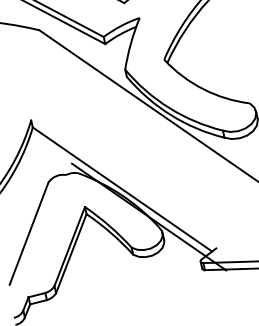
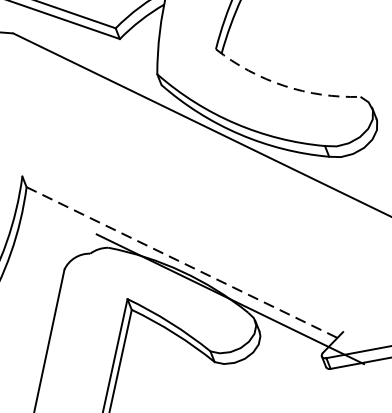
arc: (203, 89) -> (284, 86), solid -> dashed
line: (122, 189) -> (182, 262), solid -> dashed

